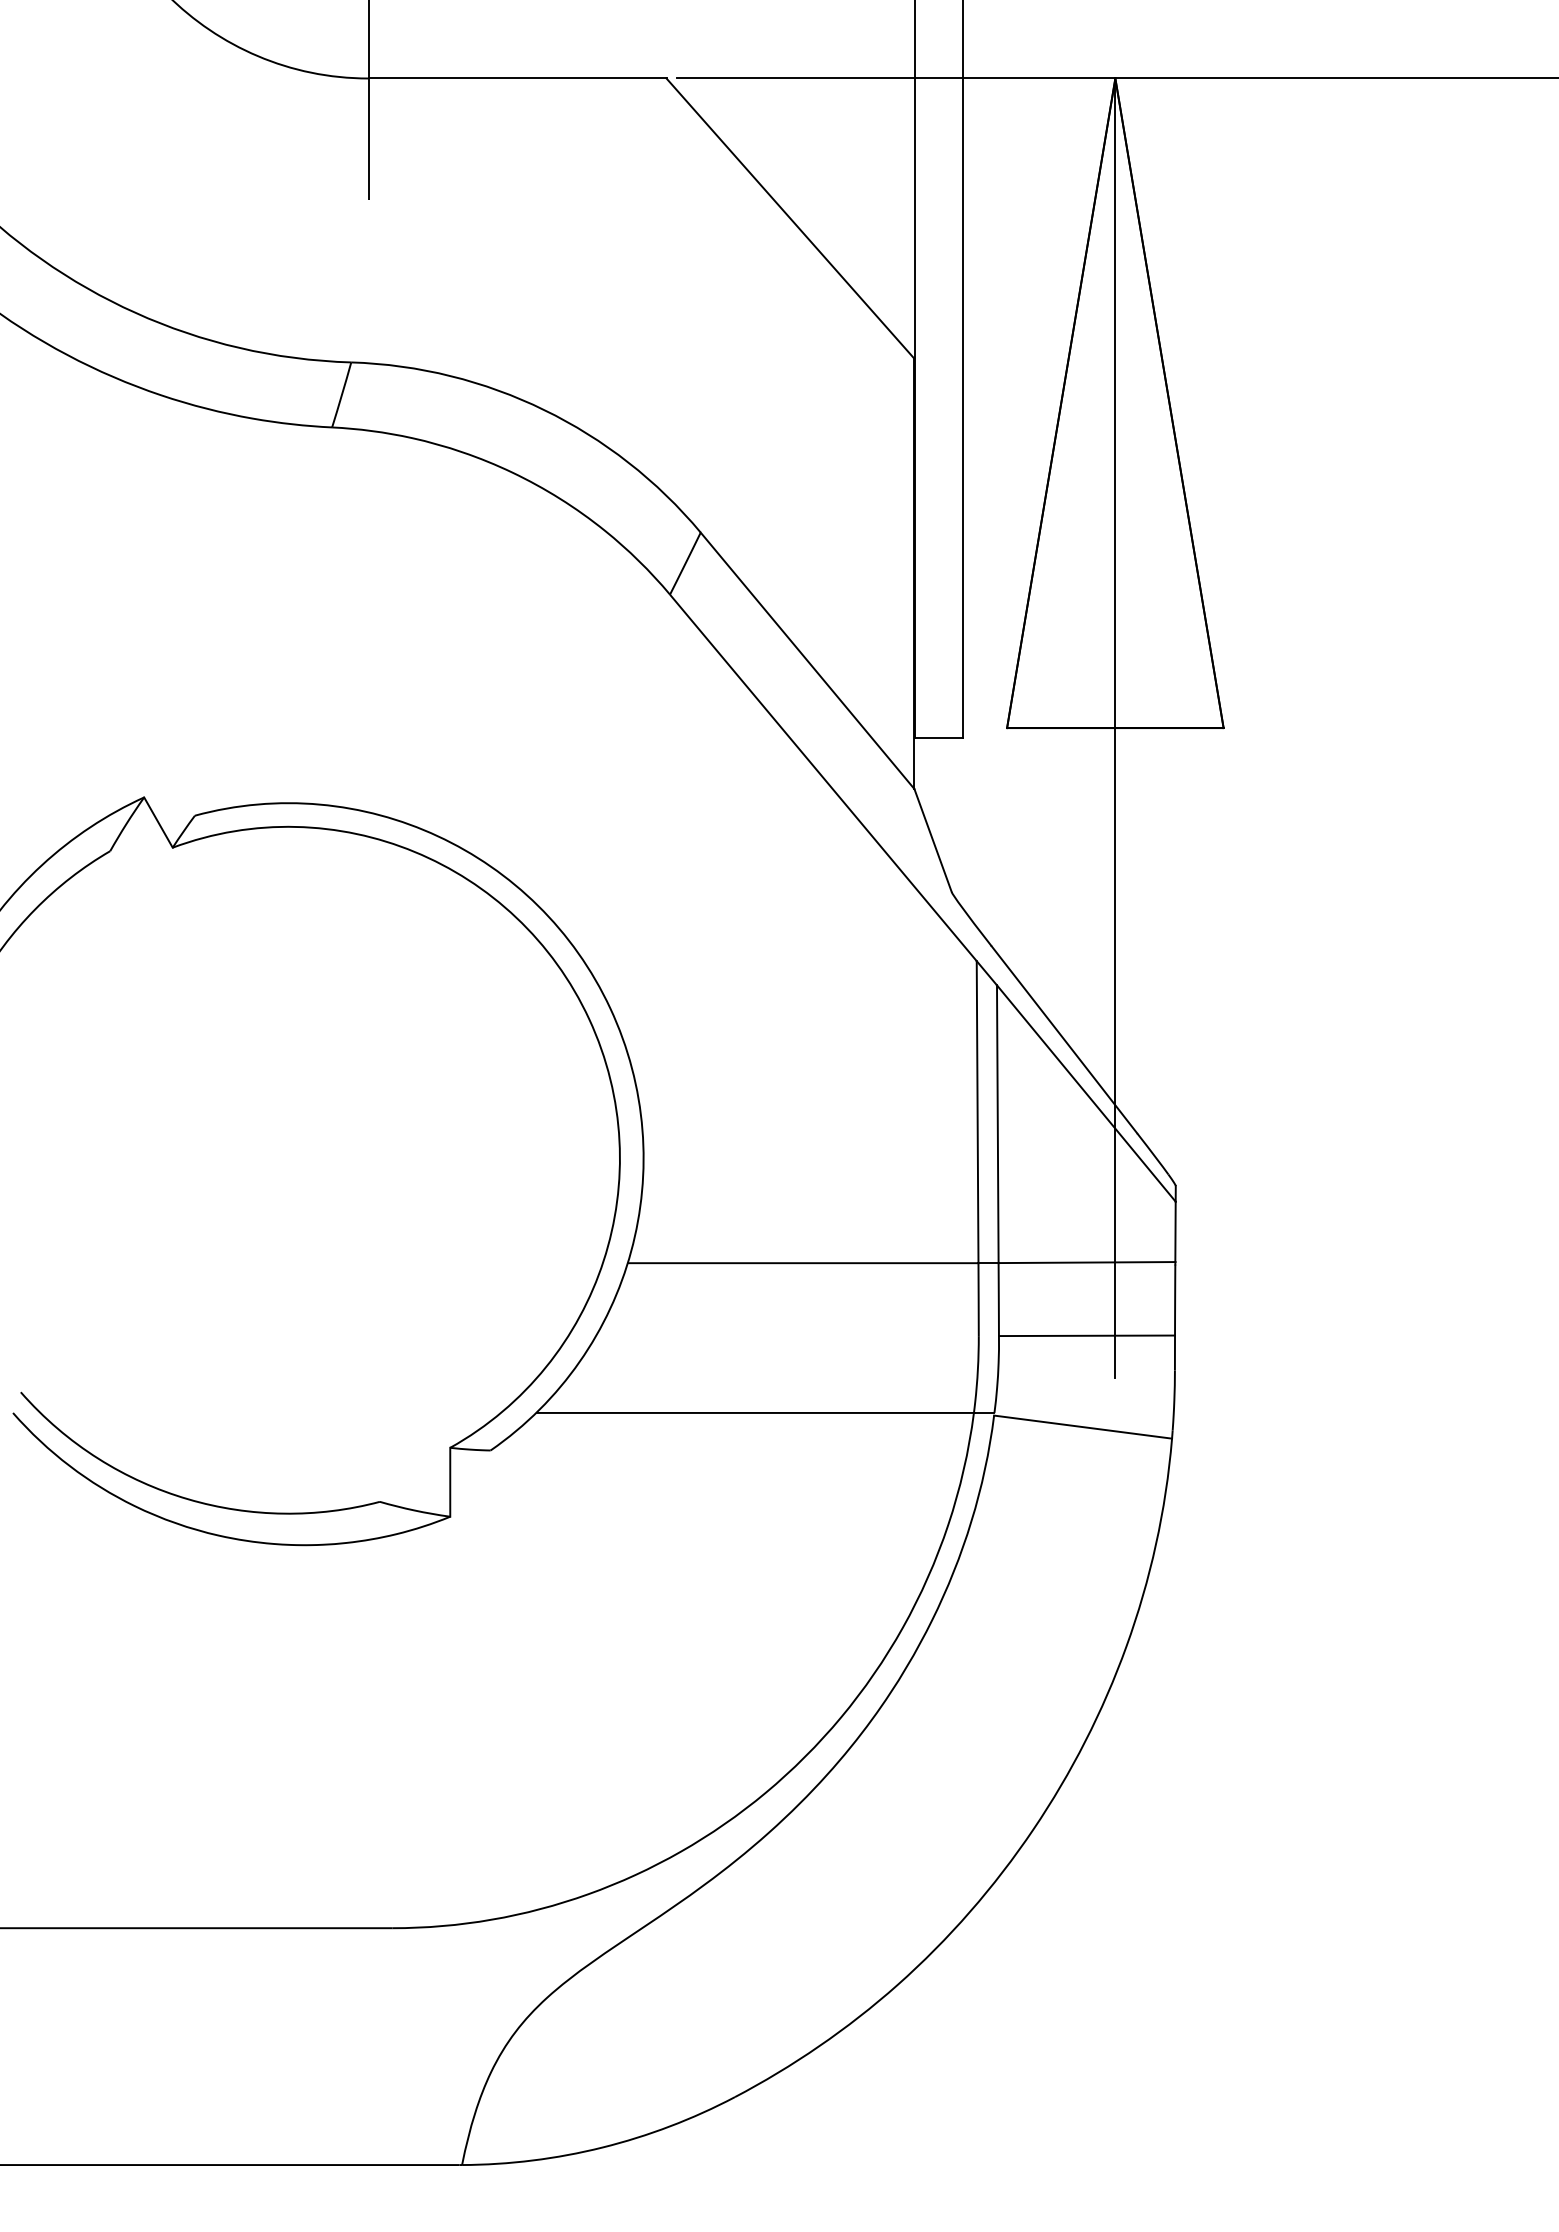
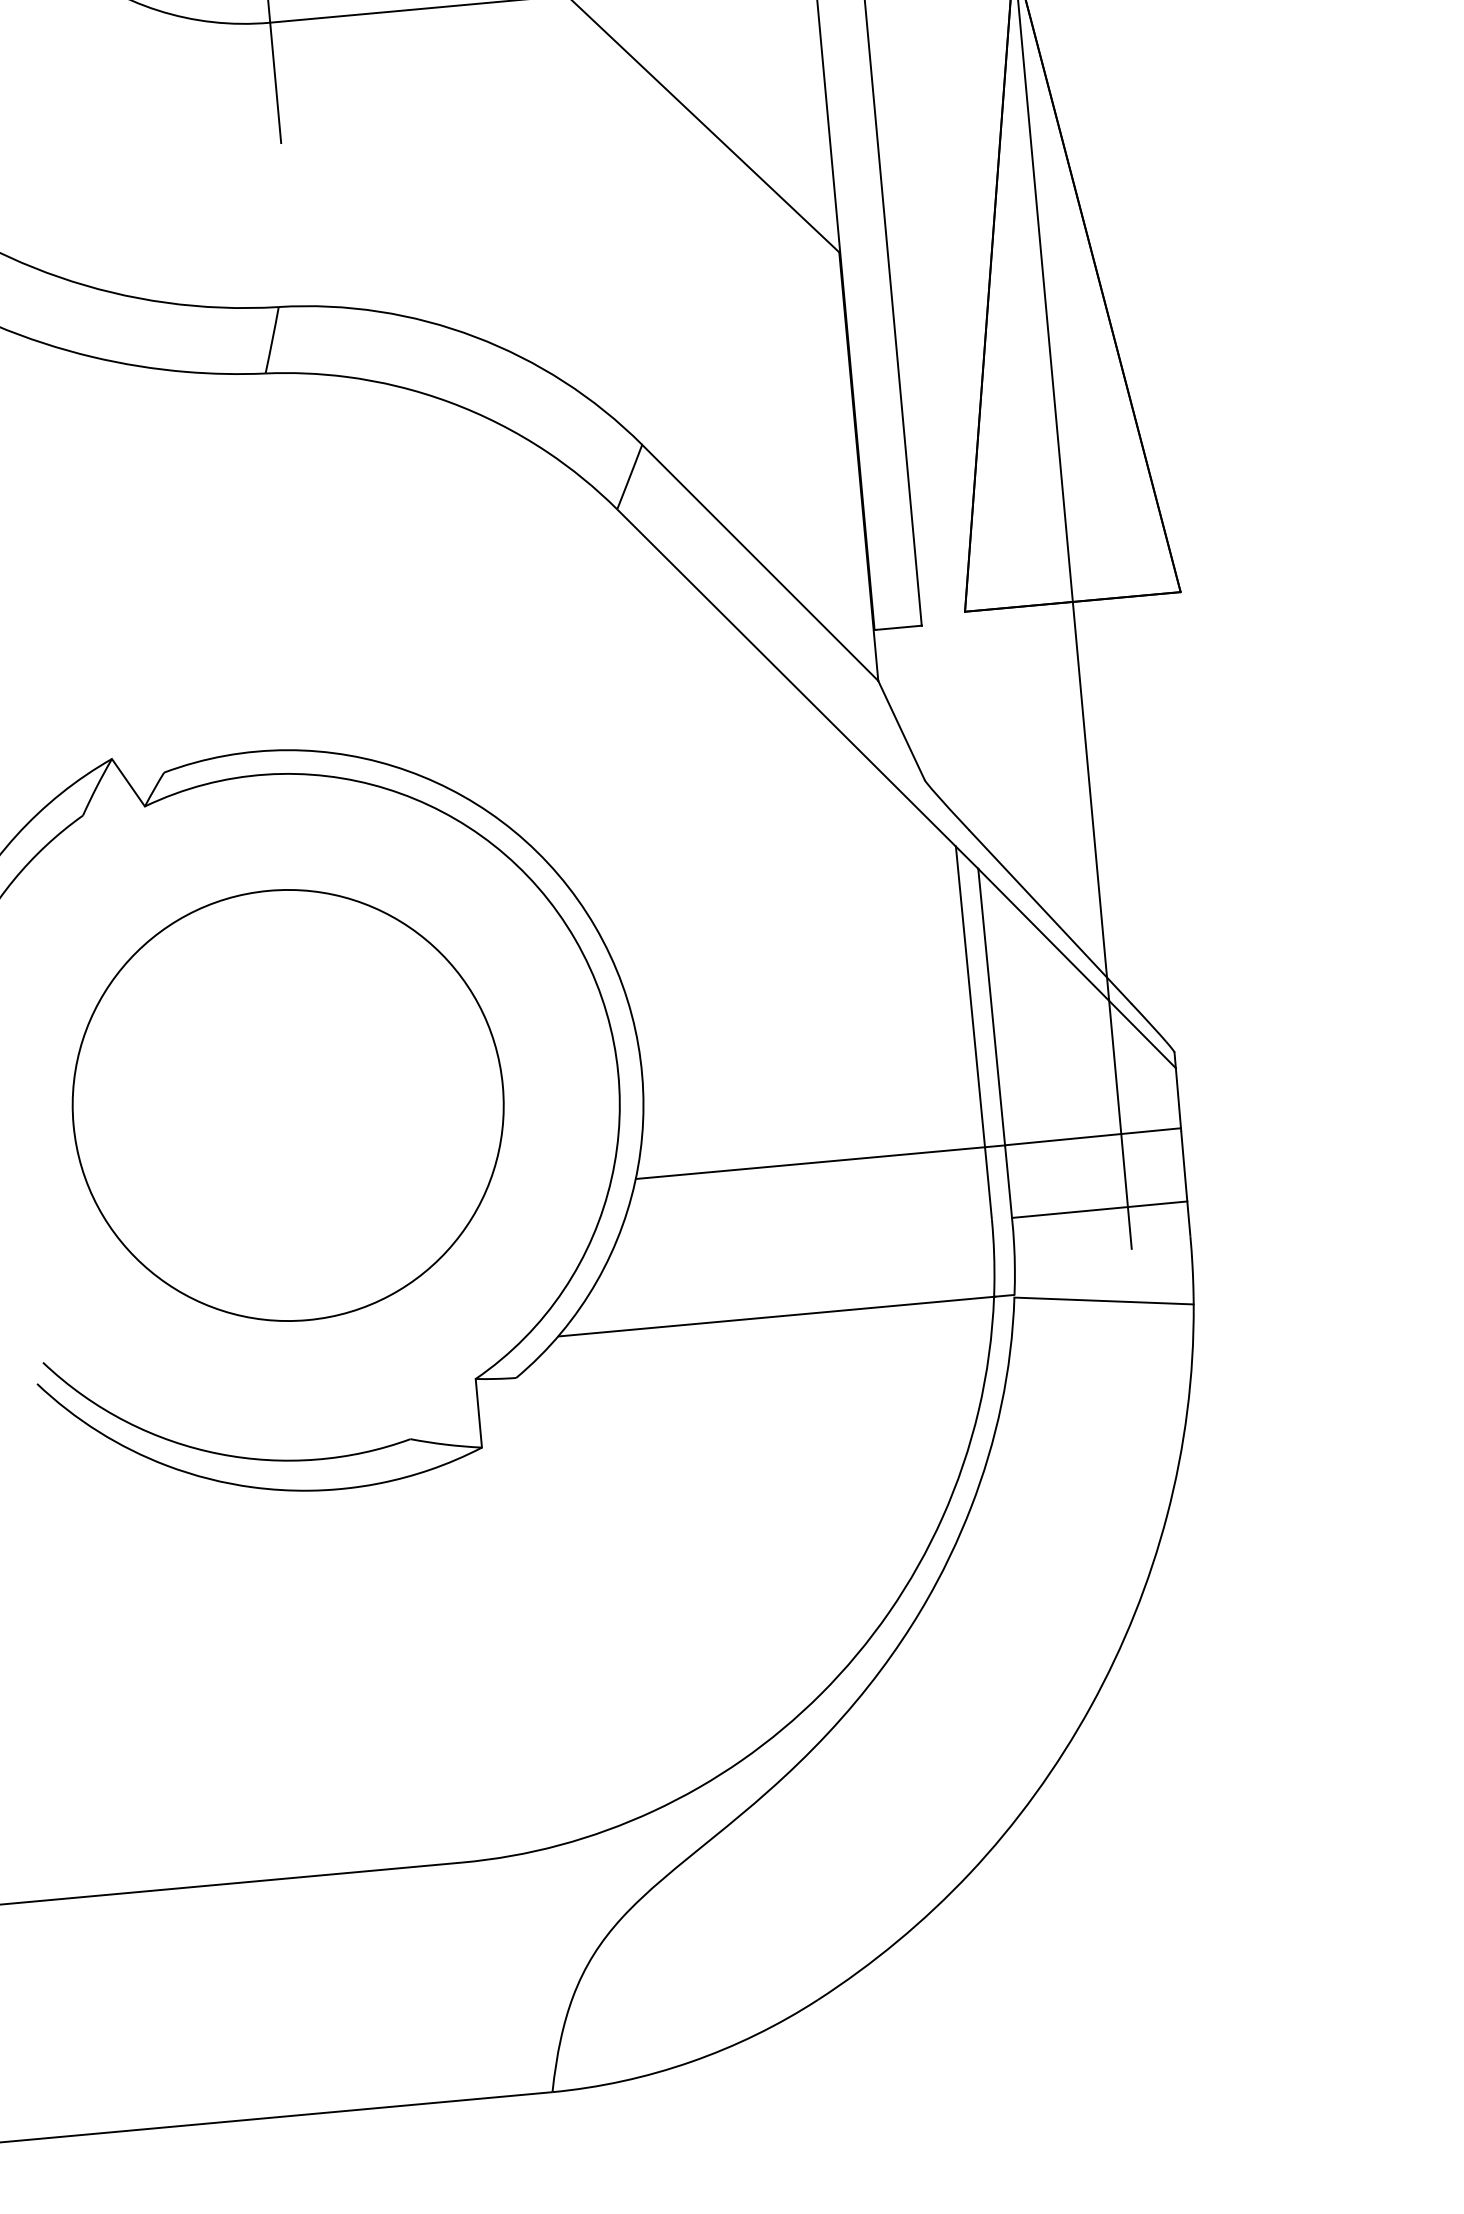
circle: (287, 1158) -> (287, 1105), added

